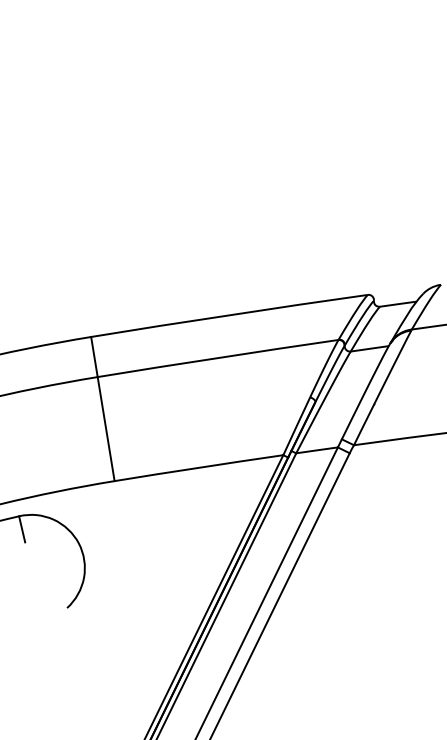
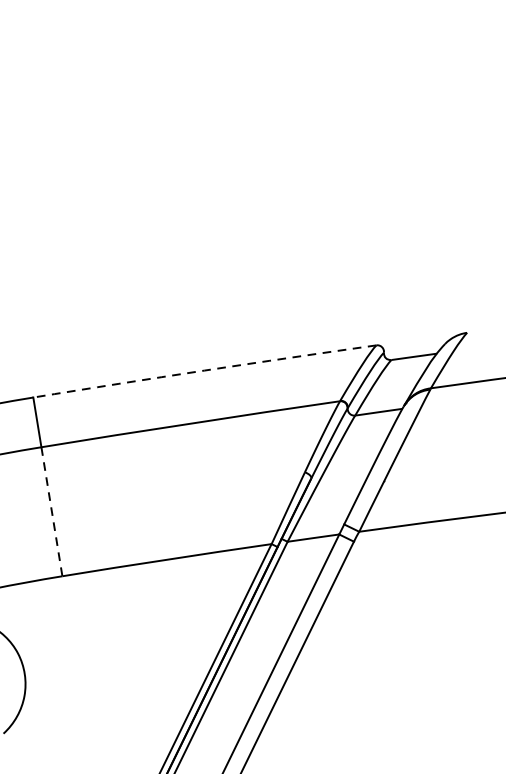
arc: (229, 315) -> (204, 370), solid -> dashed
line: (106, 429) -> (52, 512), solid -> dashed

